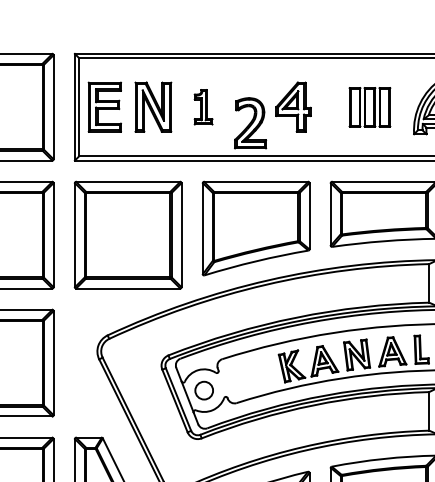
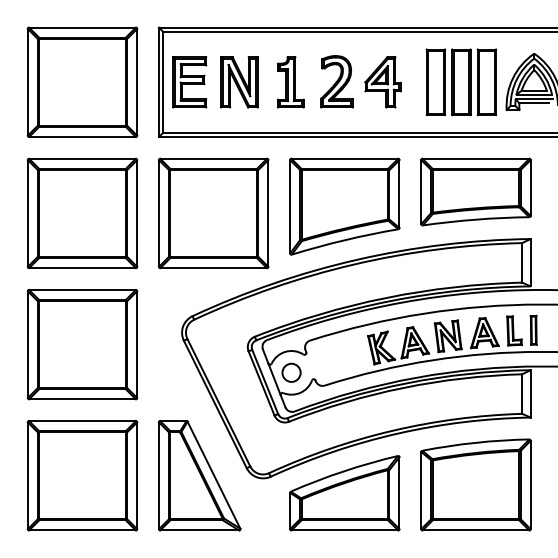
part: (203, 107) -> (290, 82), size x1.43
part: (370, 107) -> (461, 82), size x1.67
part: (250, 123) -> (336, 81), moved

